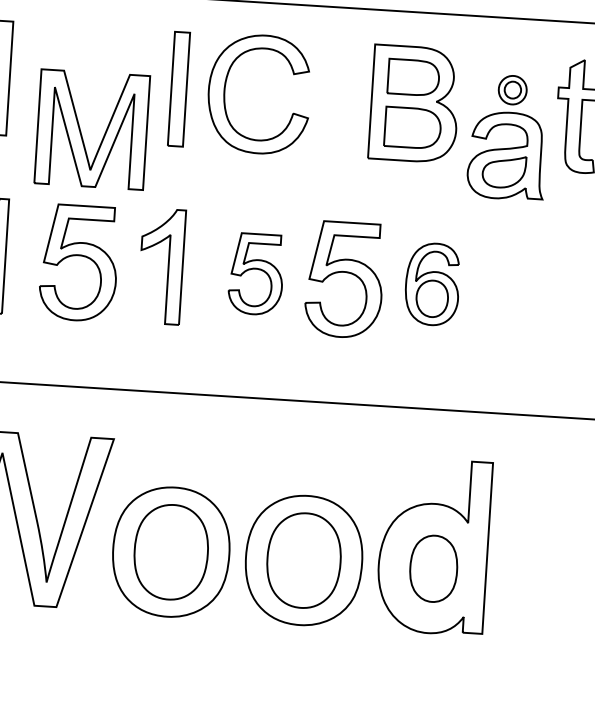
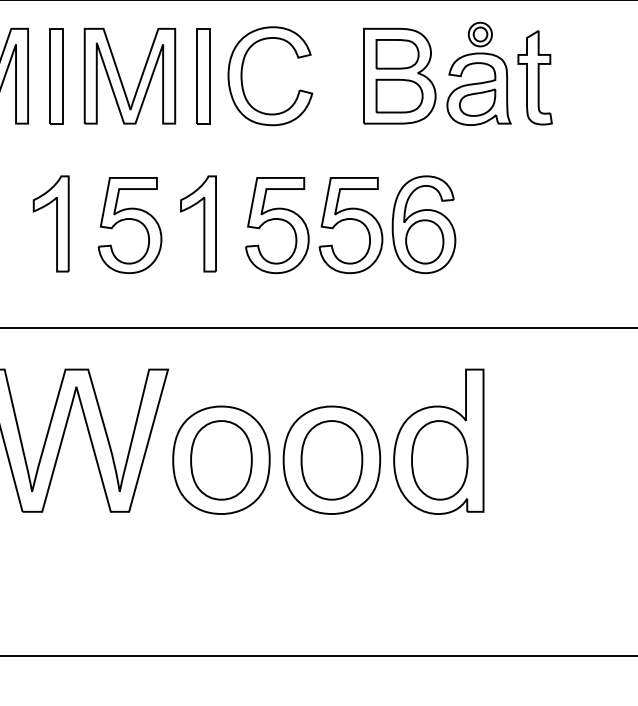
part: (81, 131) -> (121, 78), moved
part: (506, 147) -> (478, 82), moved
part: (256, 274) -> (277, 225), size x1.43
part: (431, 284) -> (423, 224), size x1.43
part: (433, 568) -> (439, 460), size x1.43

